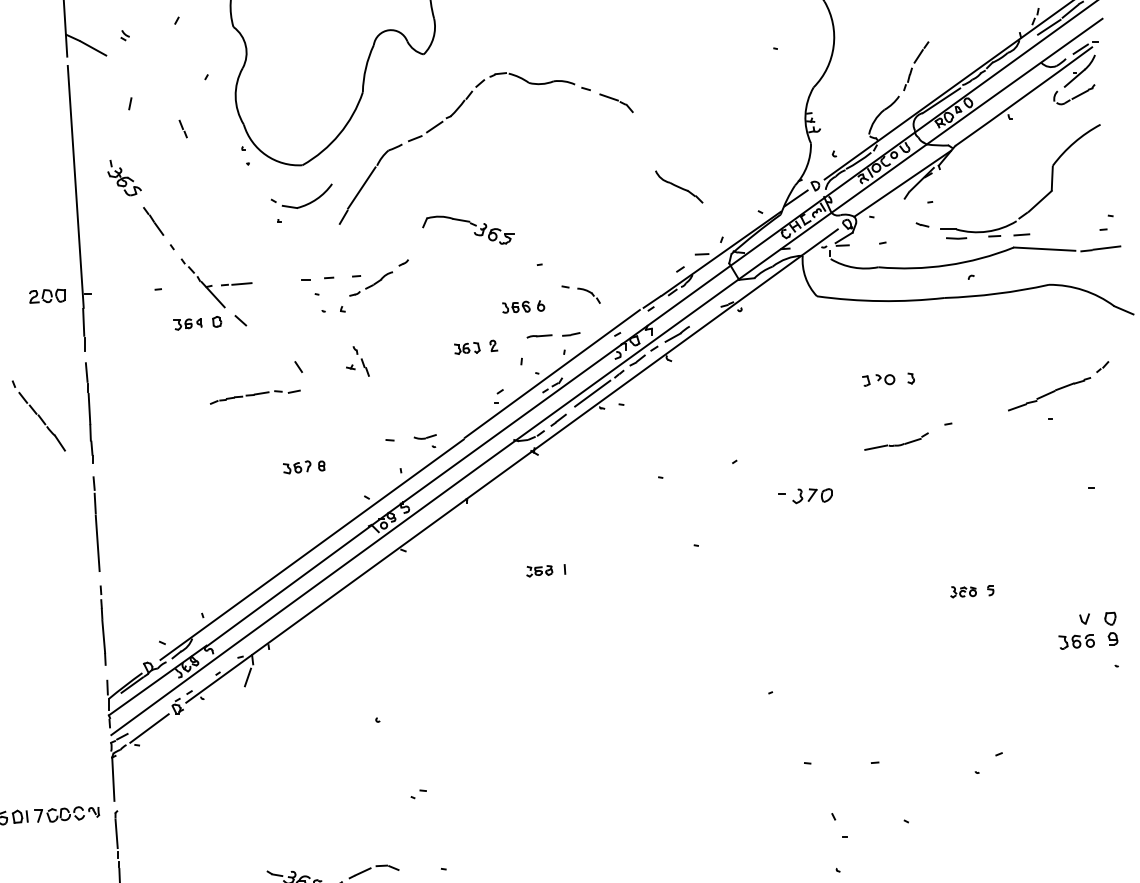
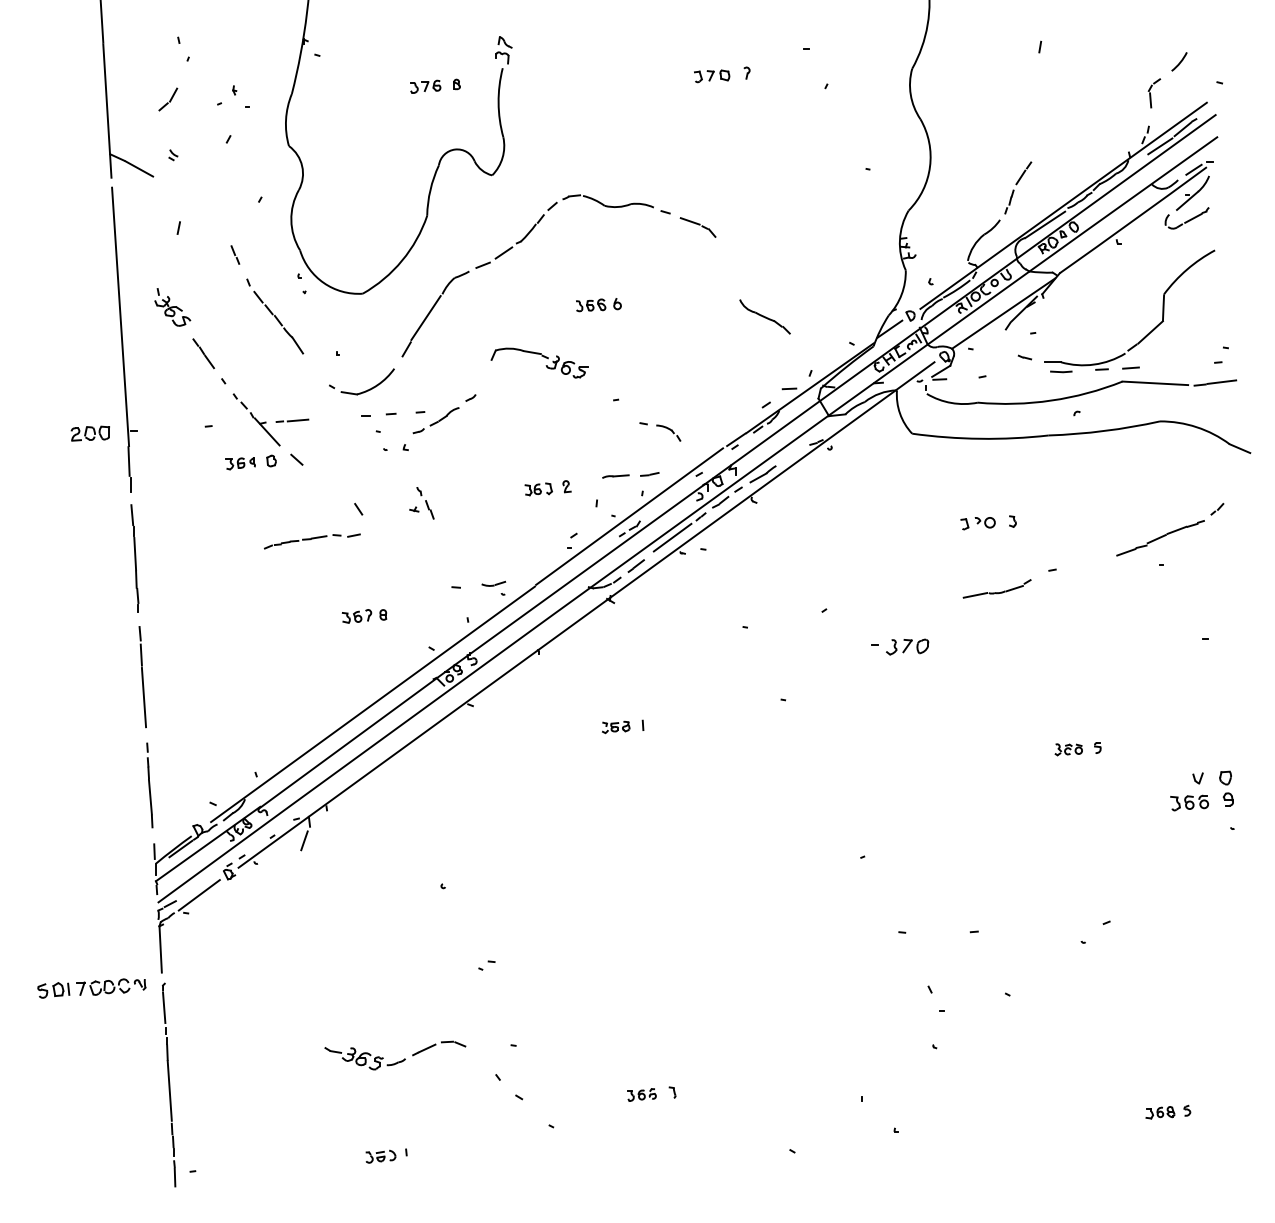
part: (305, 204) -> (365, 390), moved
part: (523, 307) -> (598, 305), moved
part: (39, 415) -> (275, 316), moved

